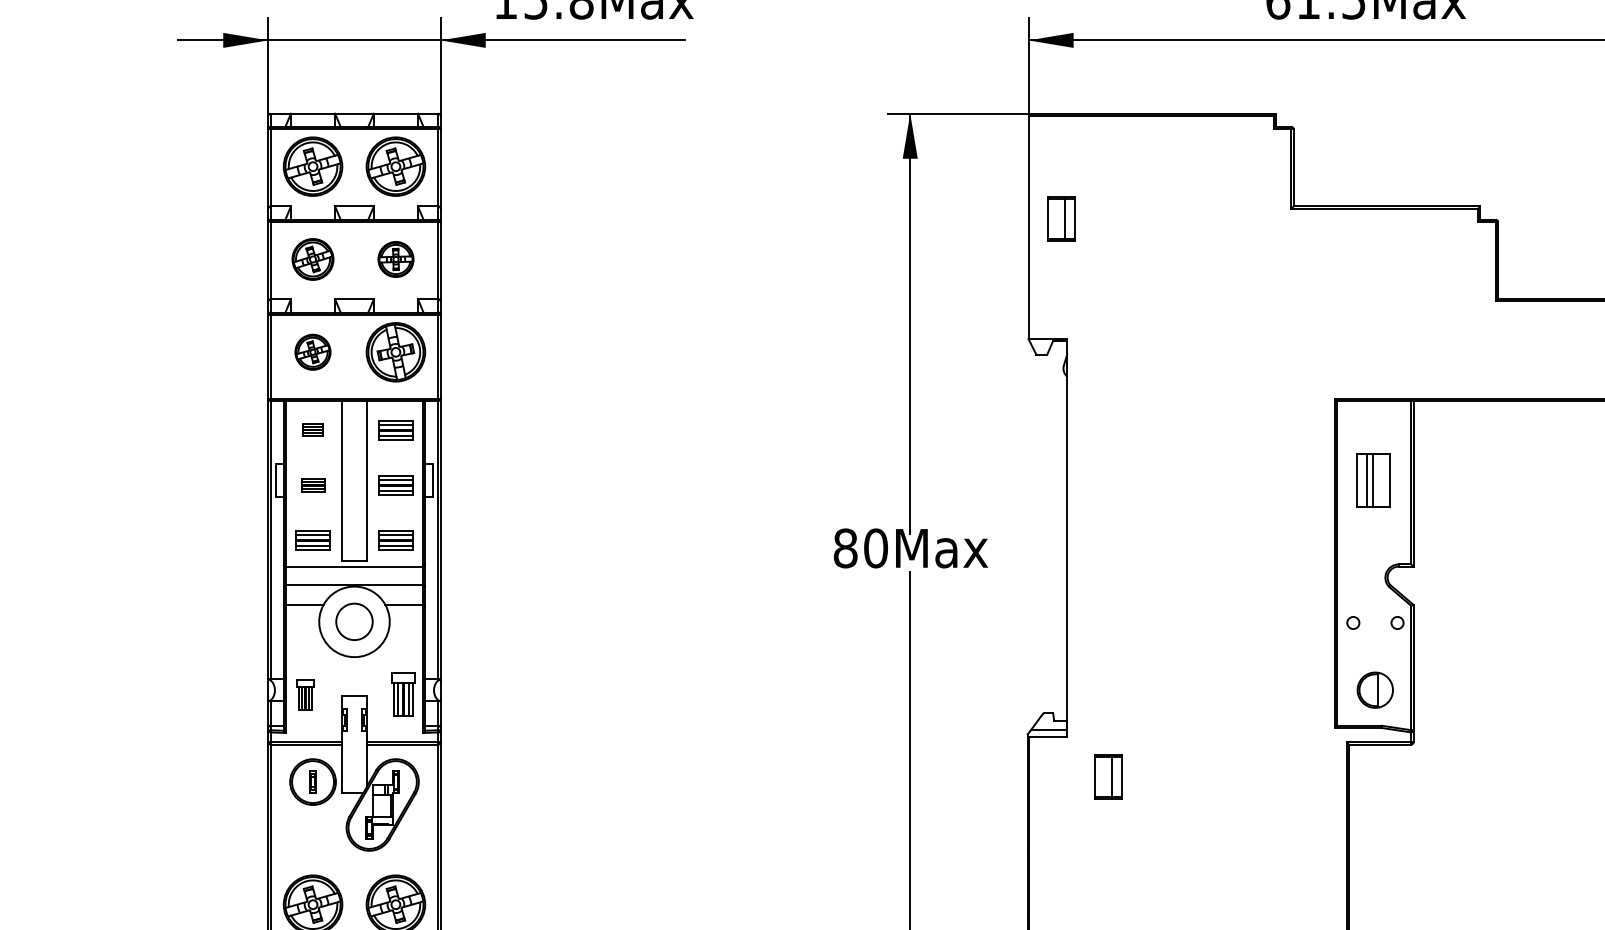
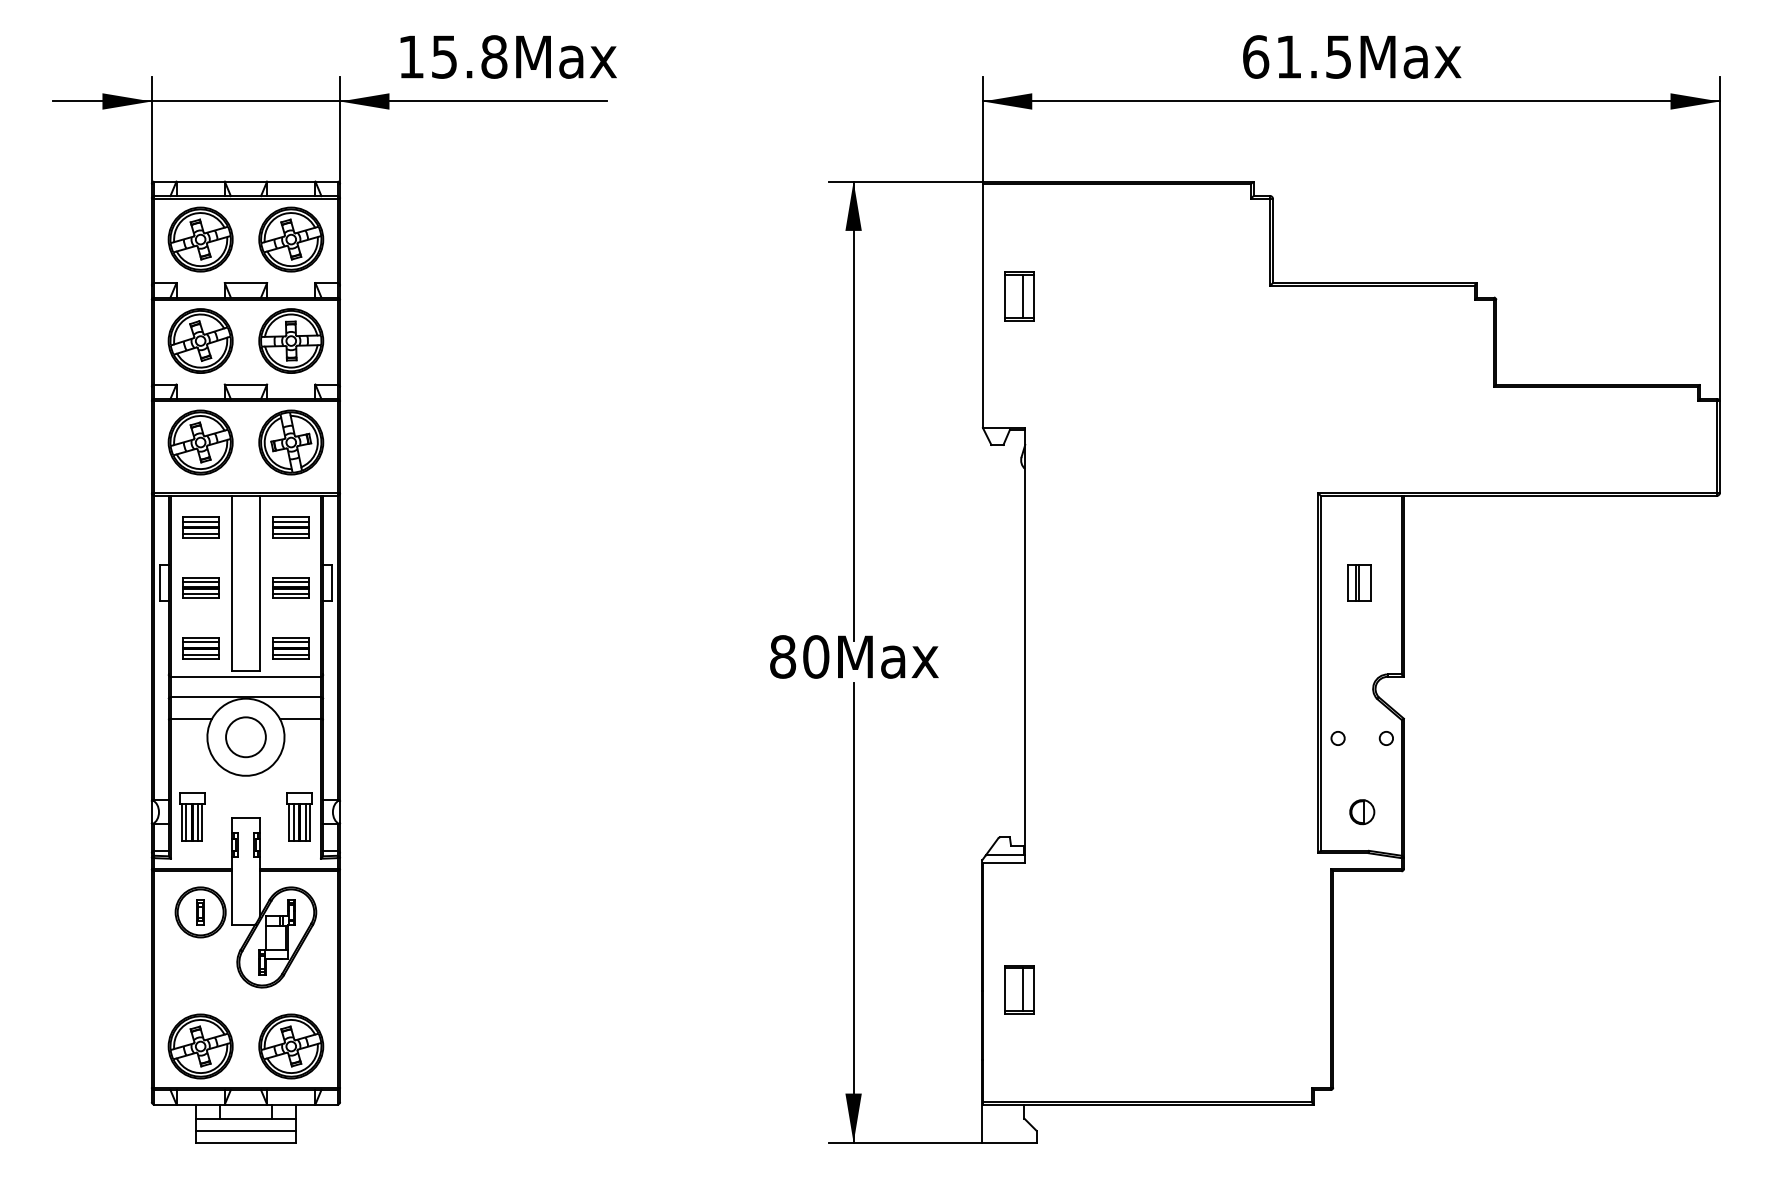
part: (312, 258) -> (200, 340), size x1.43
part: (396, 258) -> (291, 340), size x1.67
part: (312, 352) -> (200, 442), size x1.67
part: (312, 430) -> (200, 527), size x1.67
part: (1372, 480) -> (1359, 582), size x0.62
part: (312, 484) -> (200, 587), size x1.43
part: (1375, 690) -> (1362, 812), size x0.62
part: (305, 694) -> (192, 816), size x1.43
part: (1108, 776) -> (1019, 989), moved

